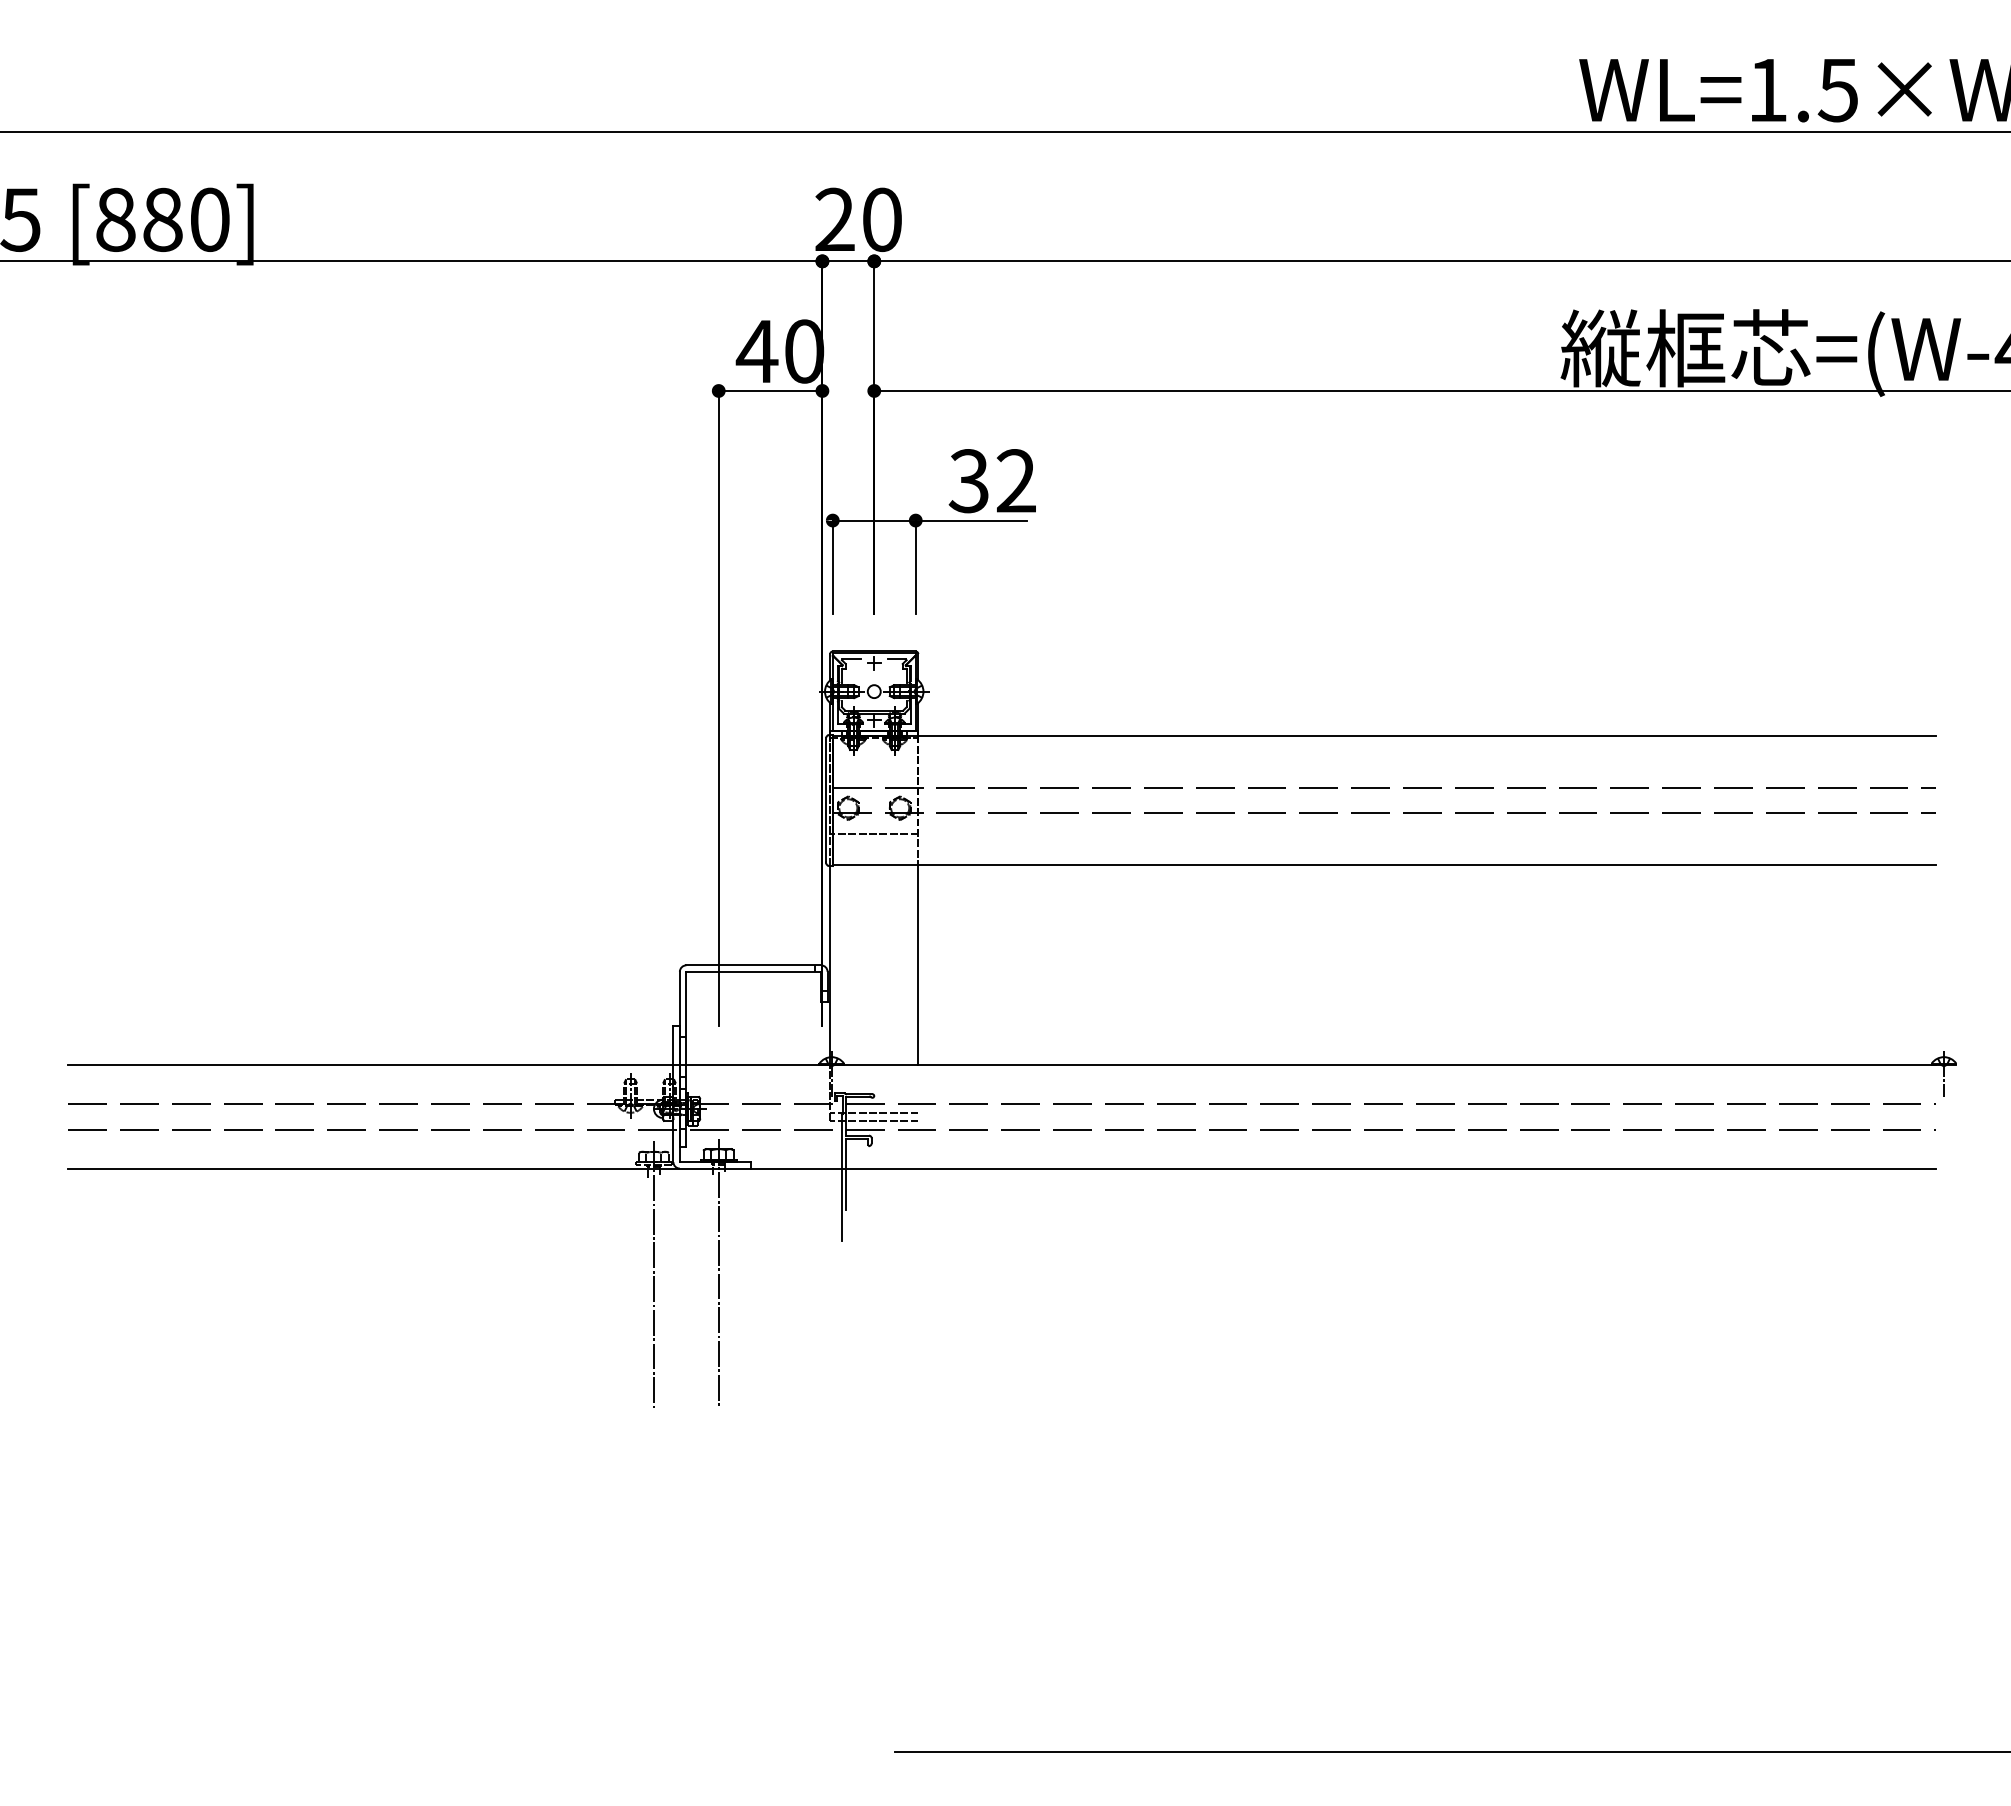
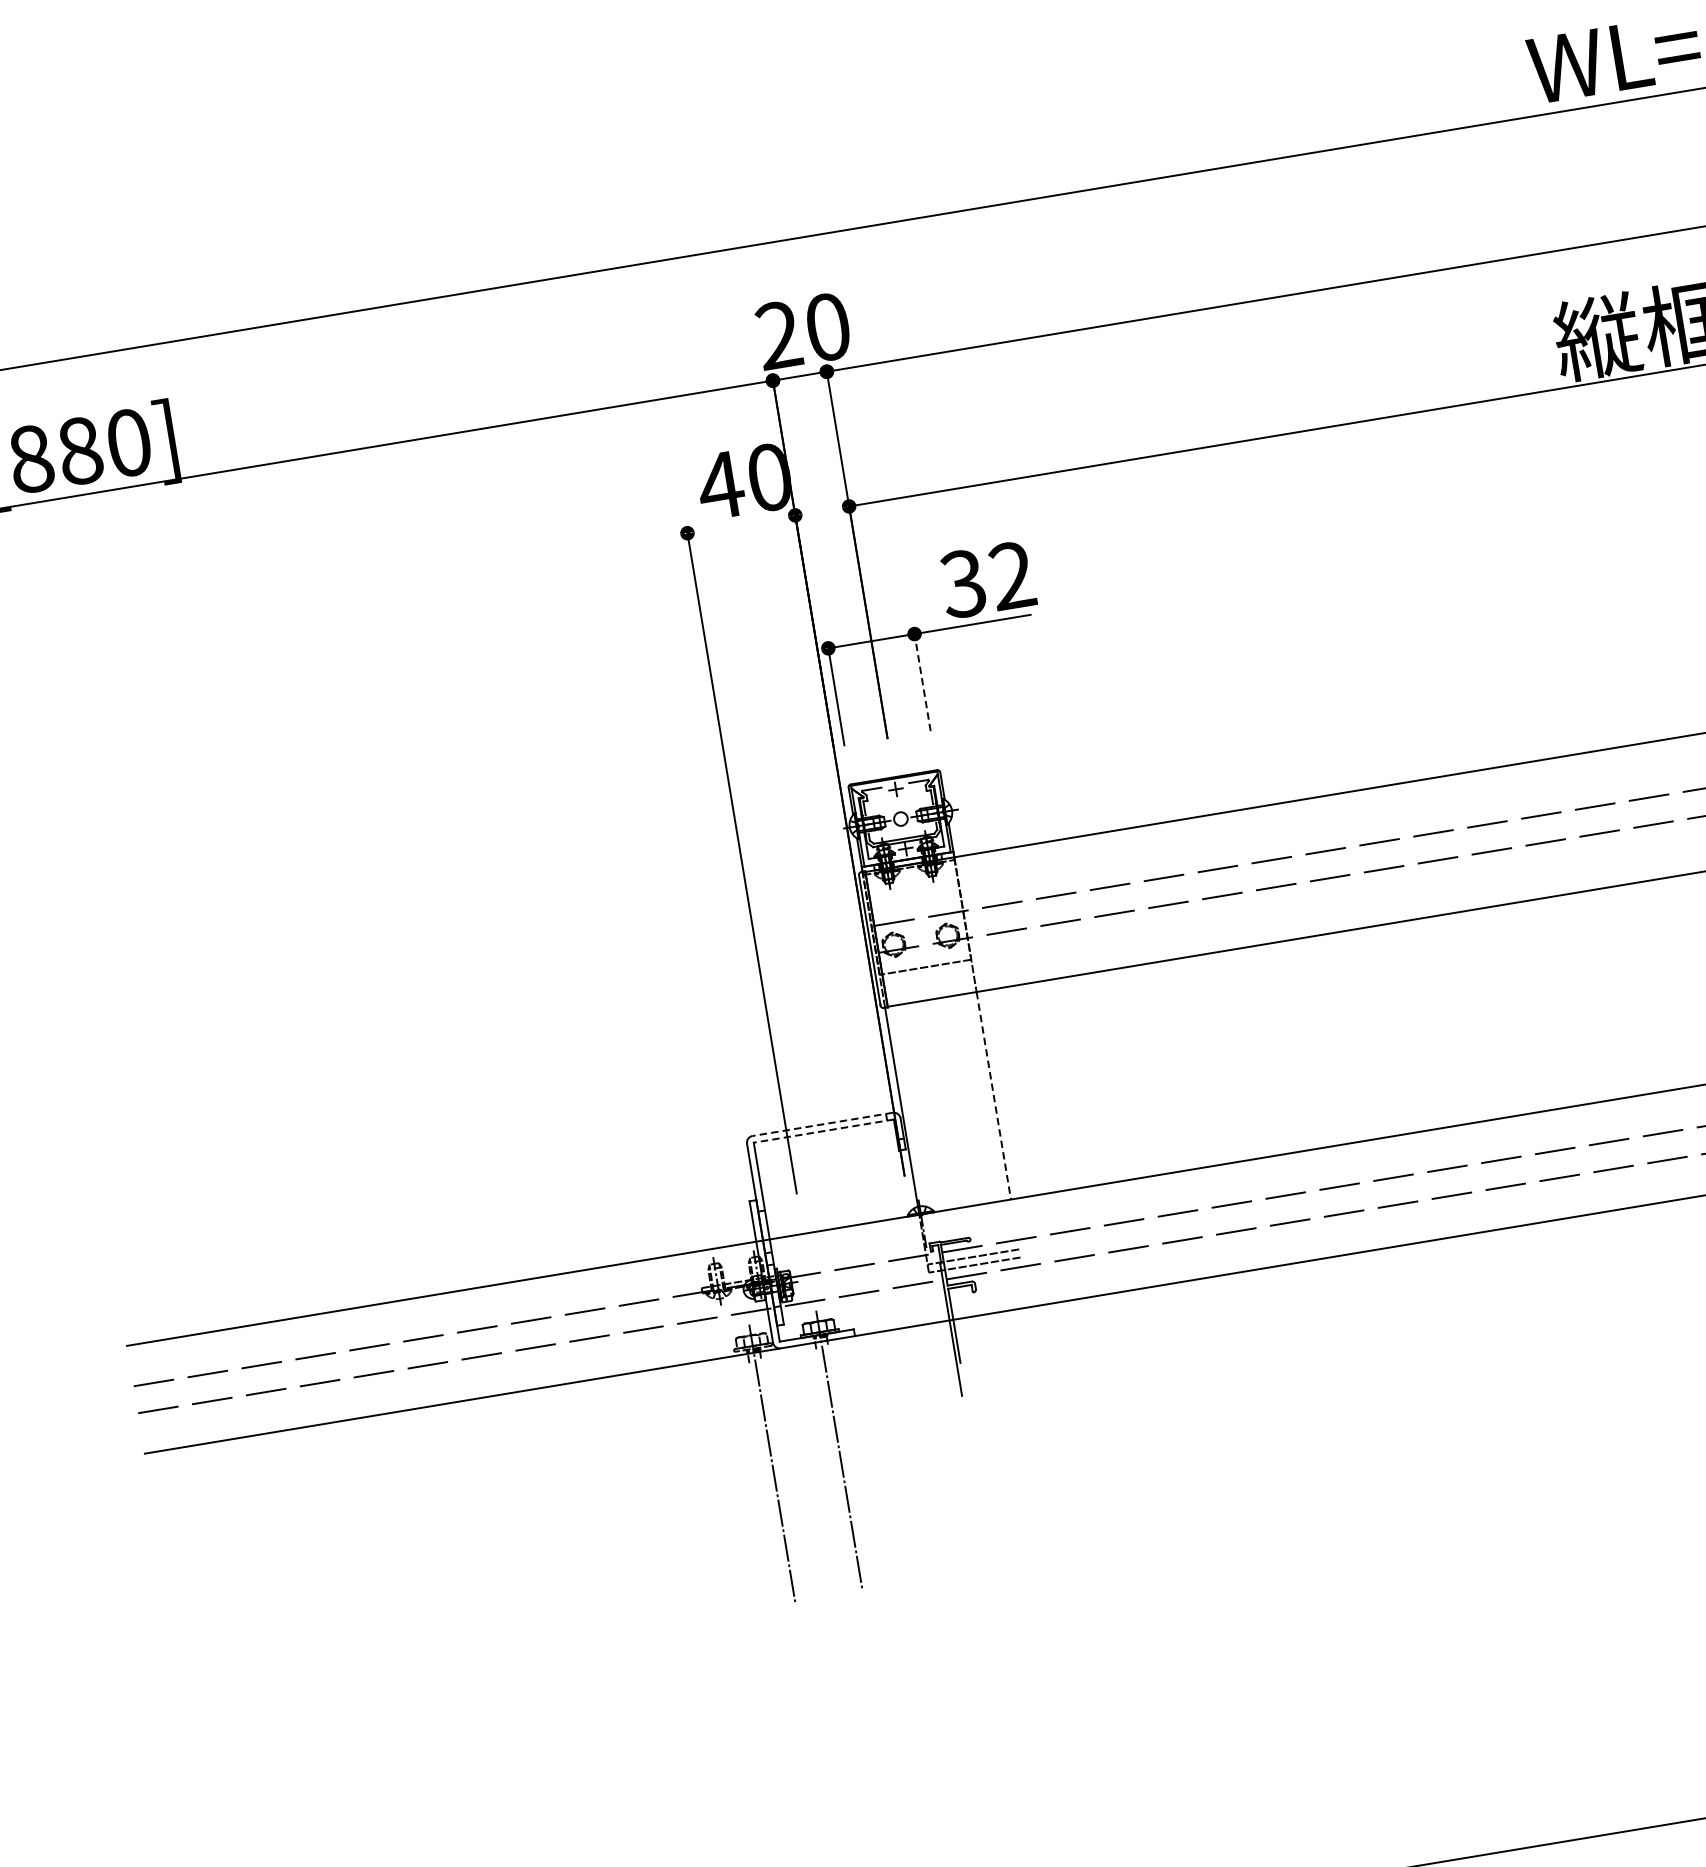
line: (770, 390) -> (741, 523), removed
line: (915, 565) -> (922, 680), solid -> dashed
line: (753, 965) -> (822, 1124), solid -> dashed
line: (918, 965) -> (994, 1096), solid -> dashed
line: (753, 971) -> (823, 1130), solid -> dashed

